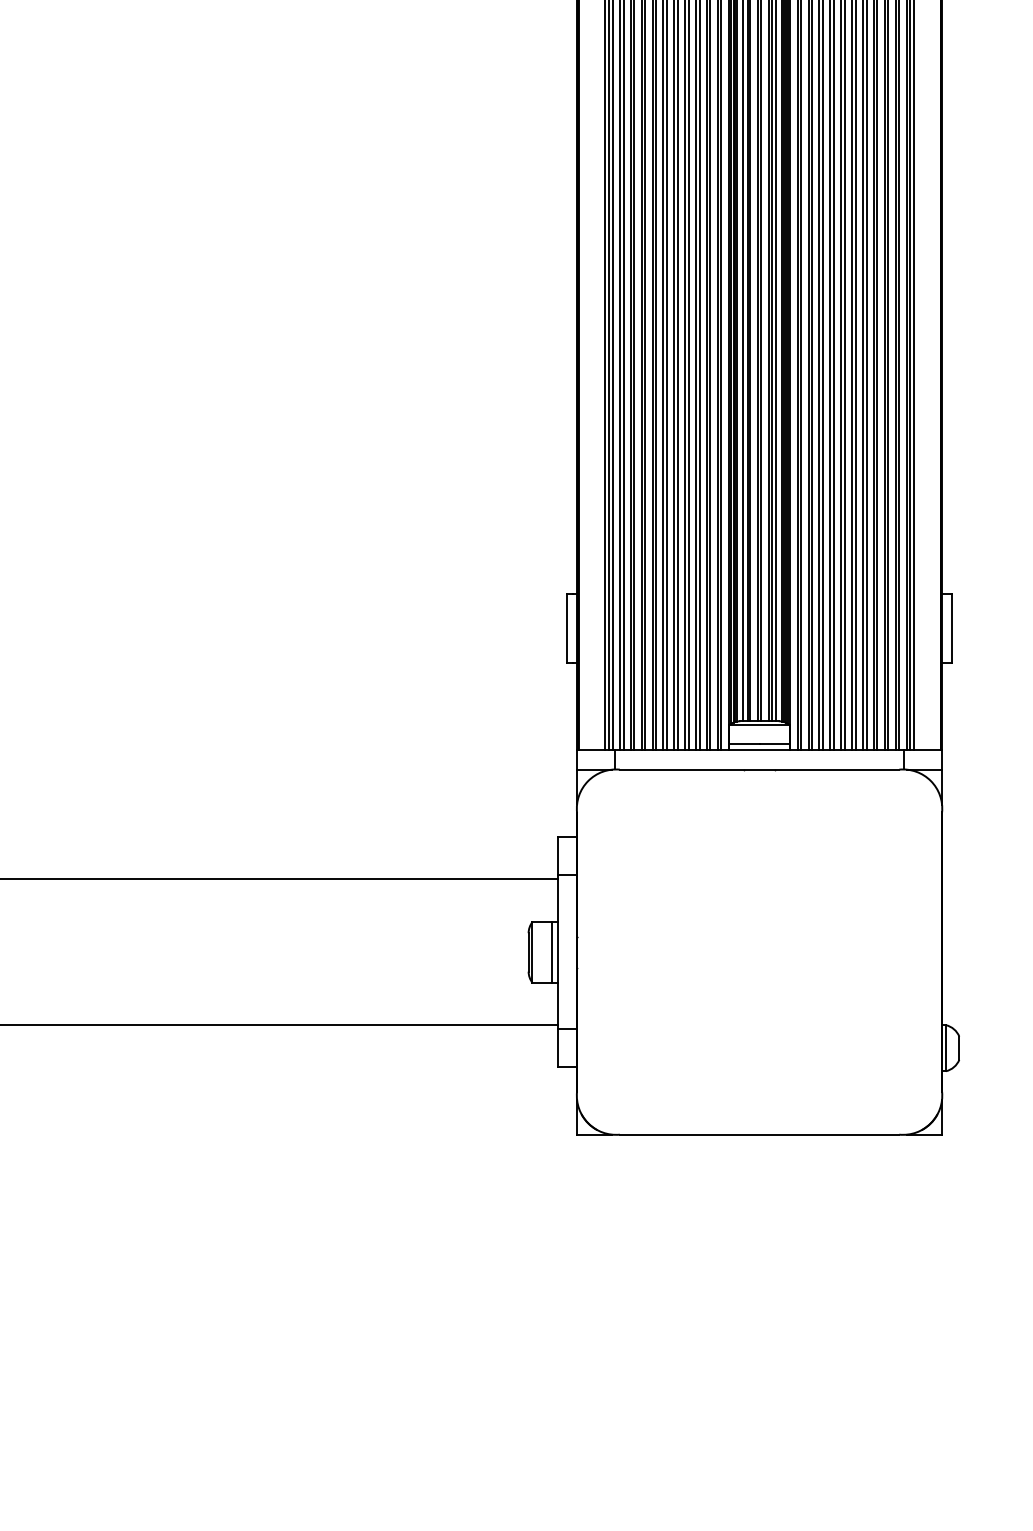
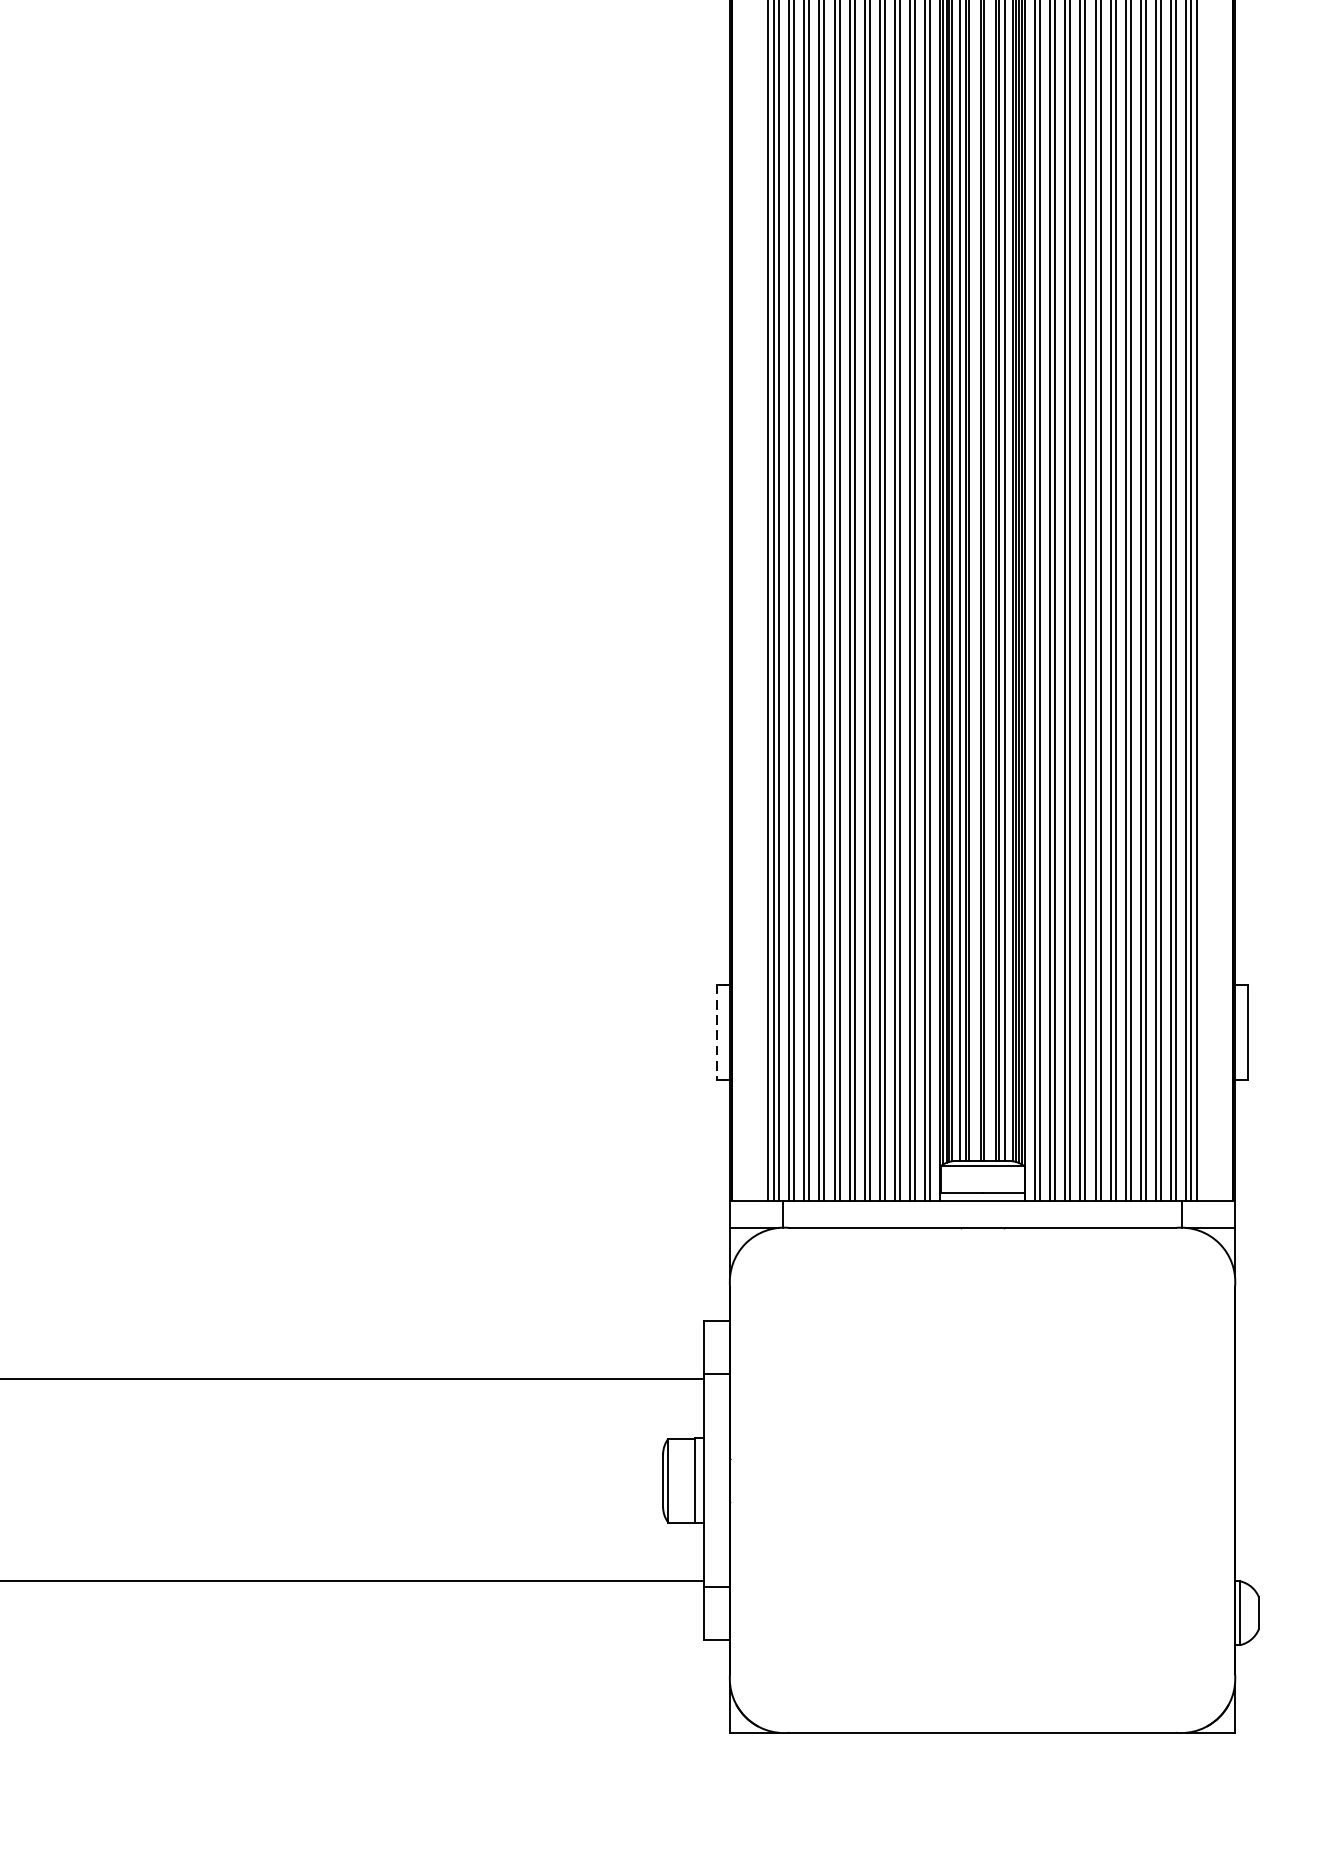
line: (567, 628) -> (716, 1032), solid -> dashed

